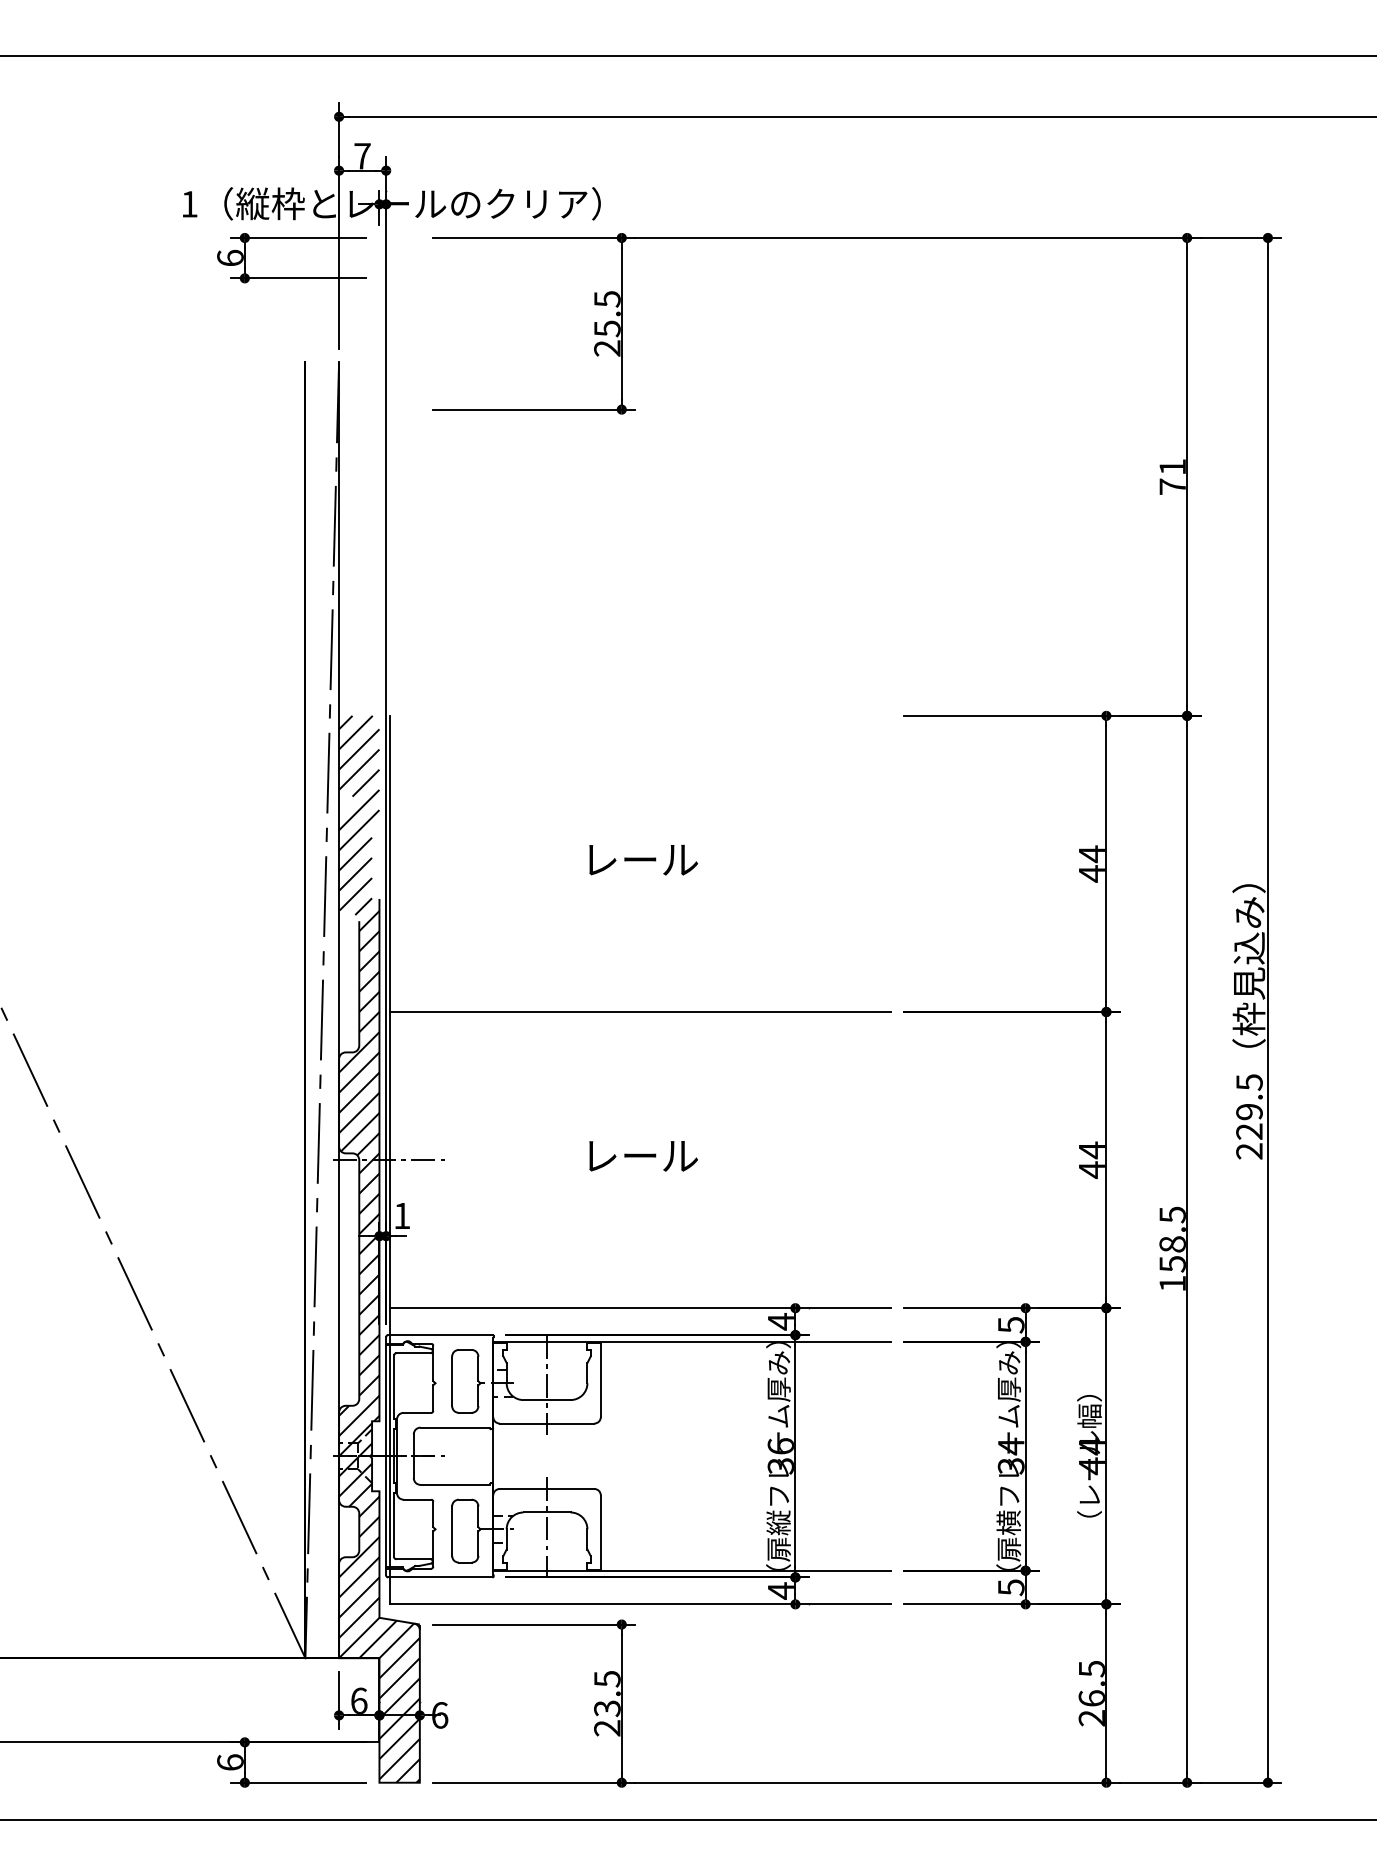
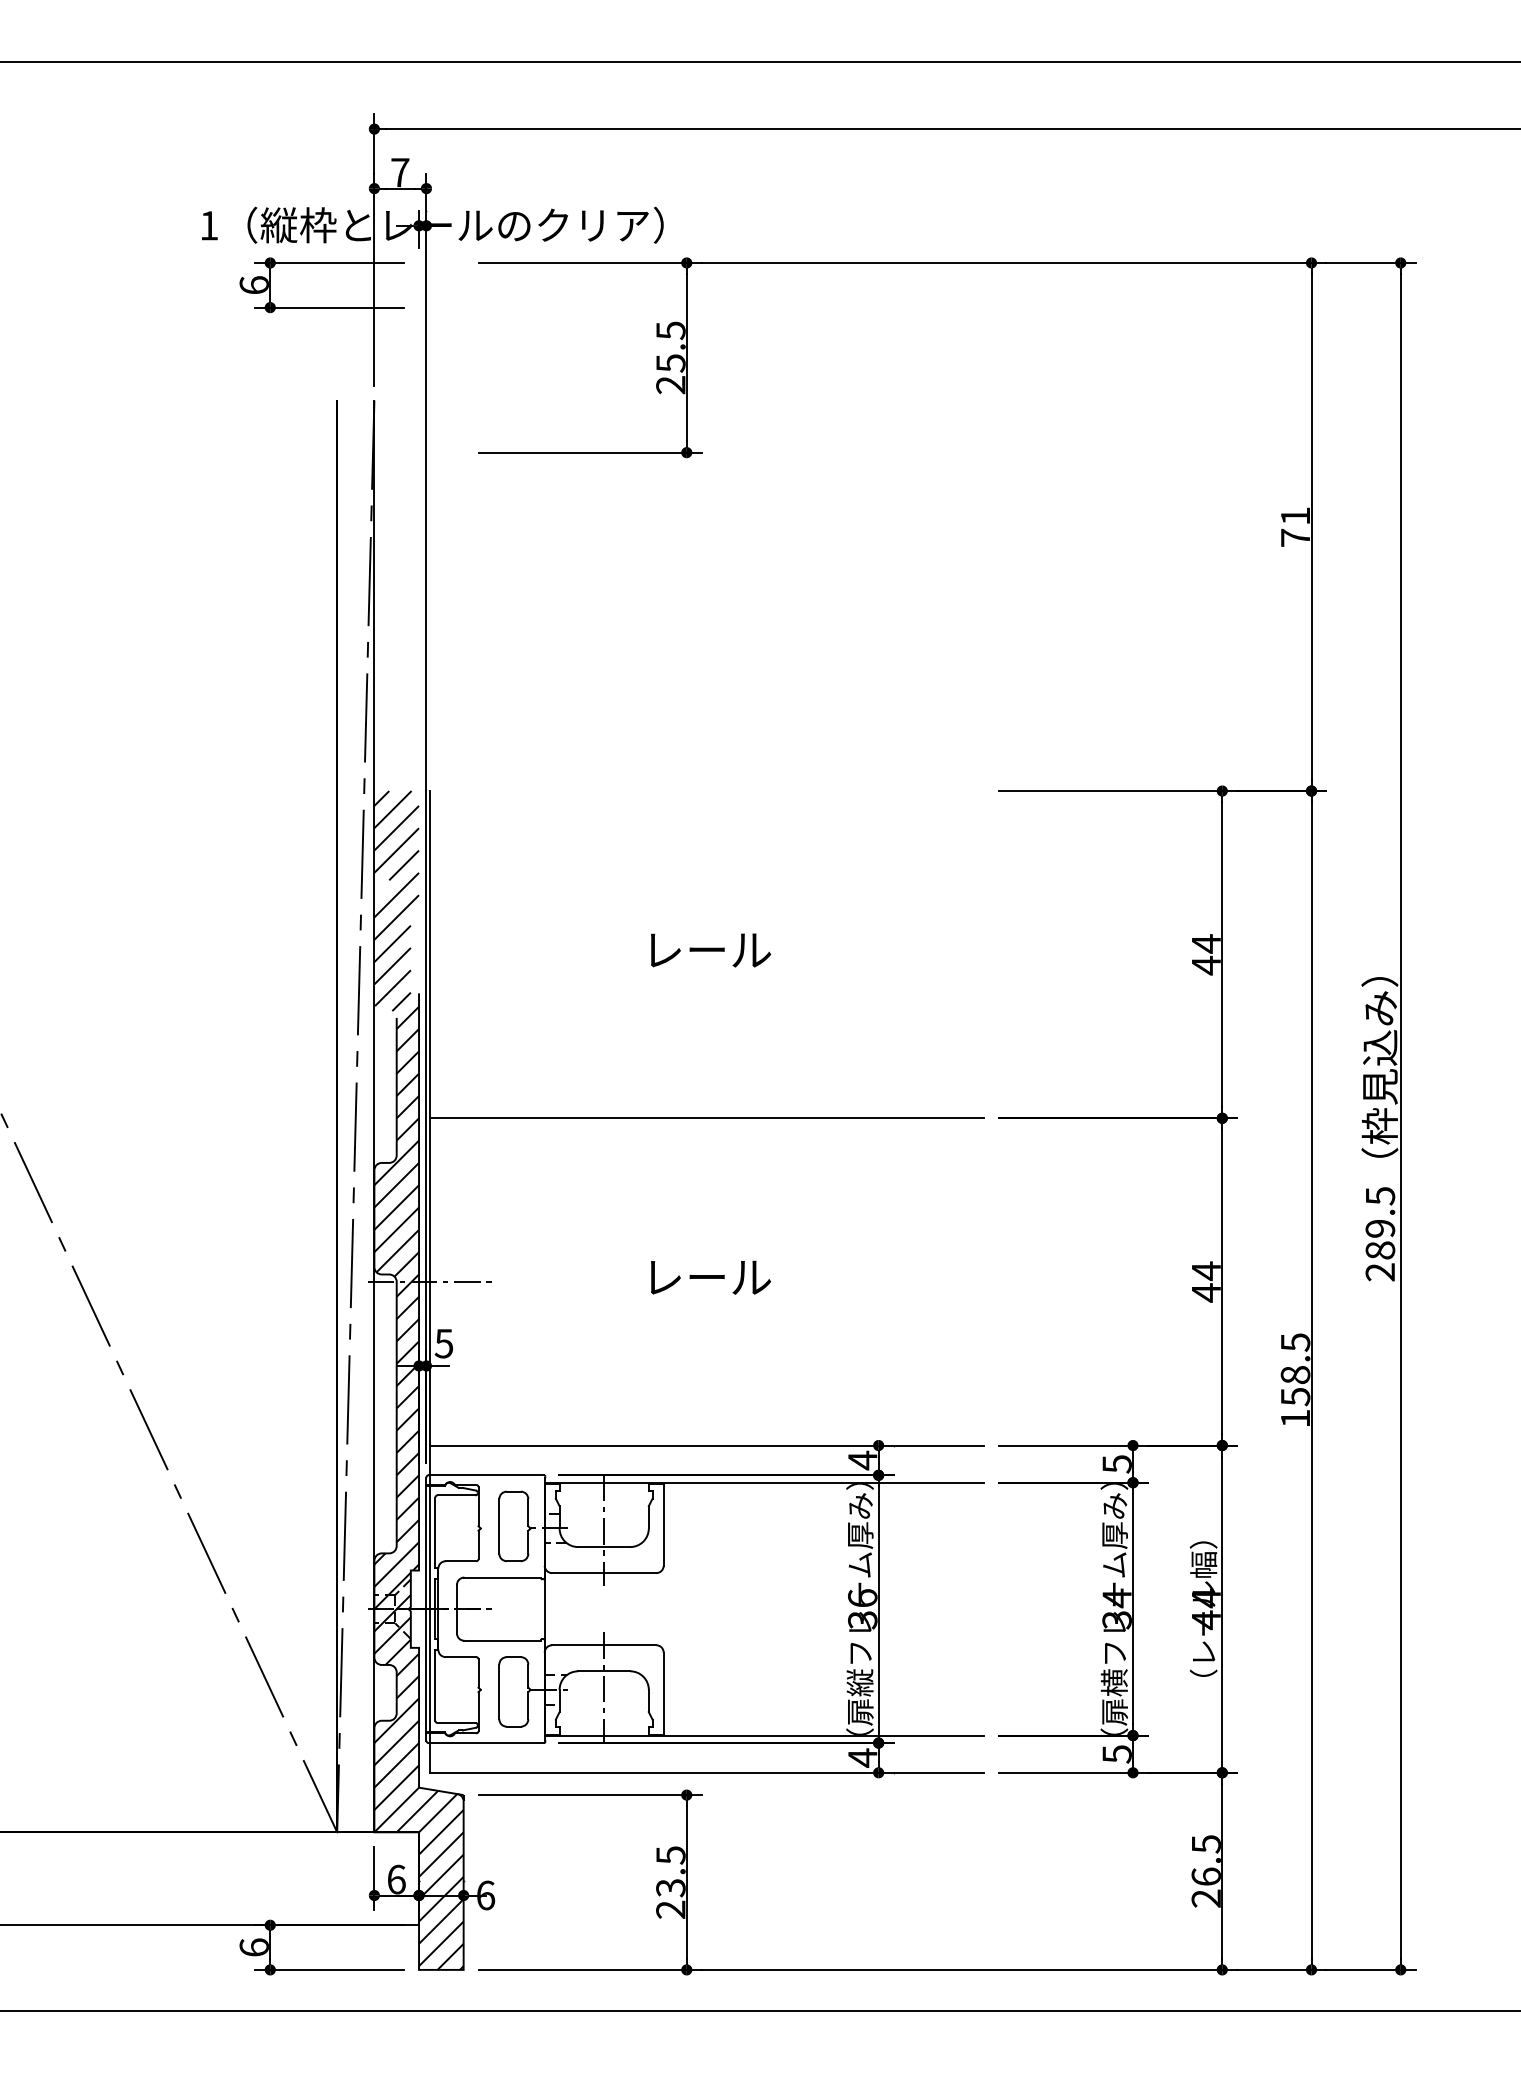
text: (1249, 1131) -> (1380, 1250), 229.5 -> 289.5
text: (401, 1215) -> (443, 1343), 1 -> 5

